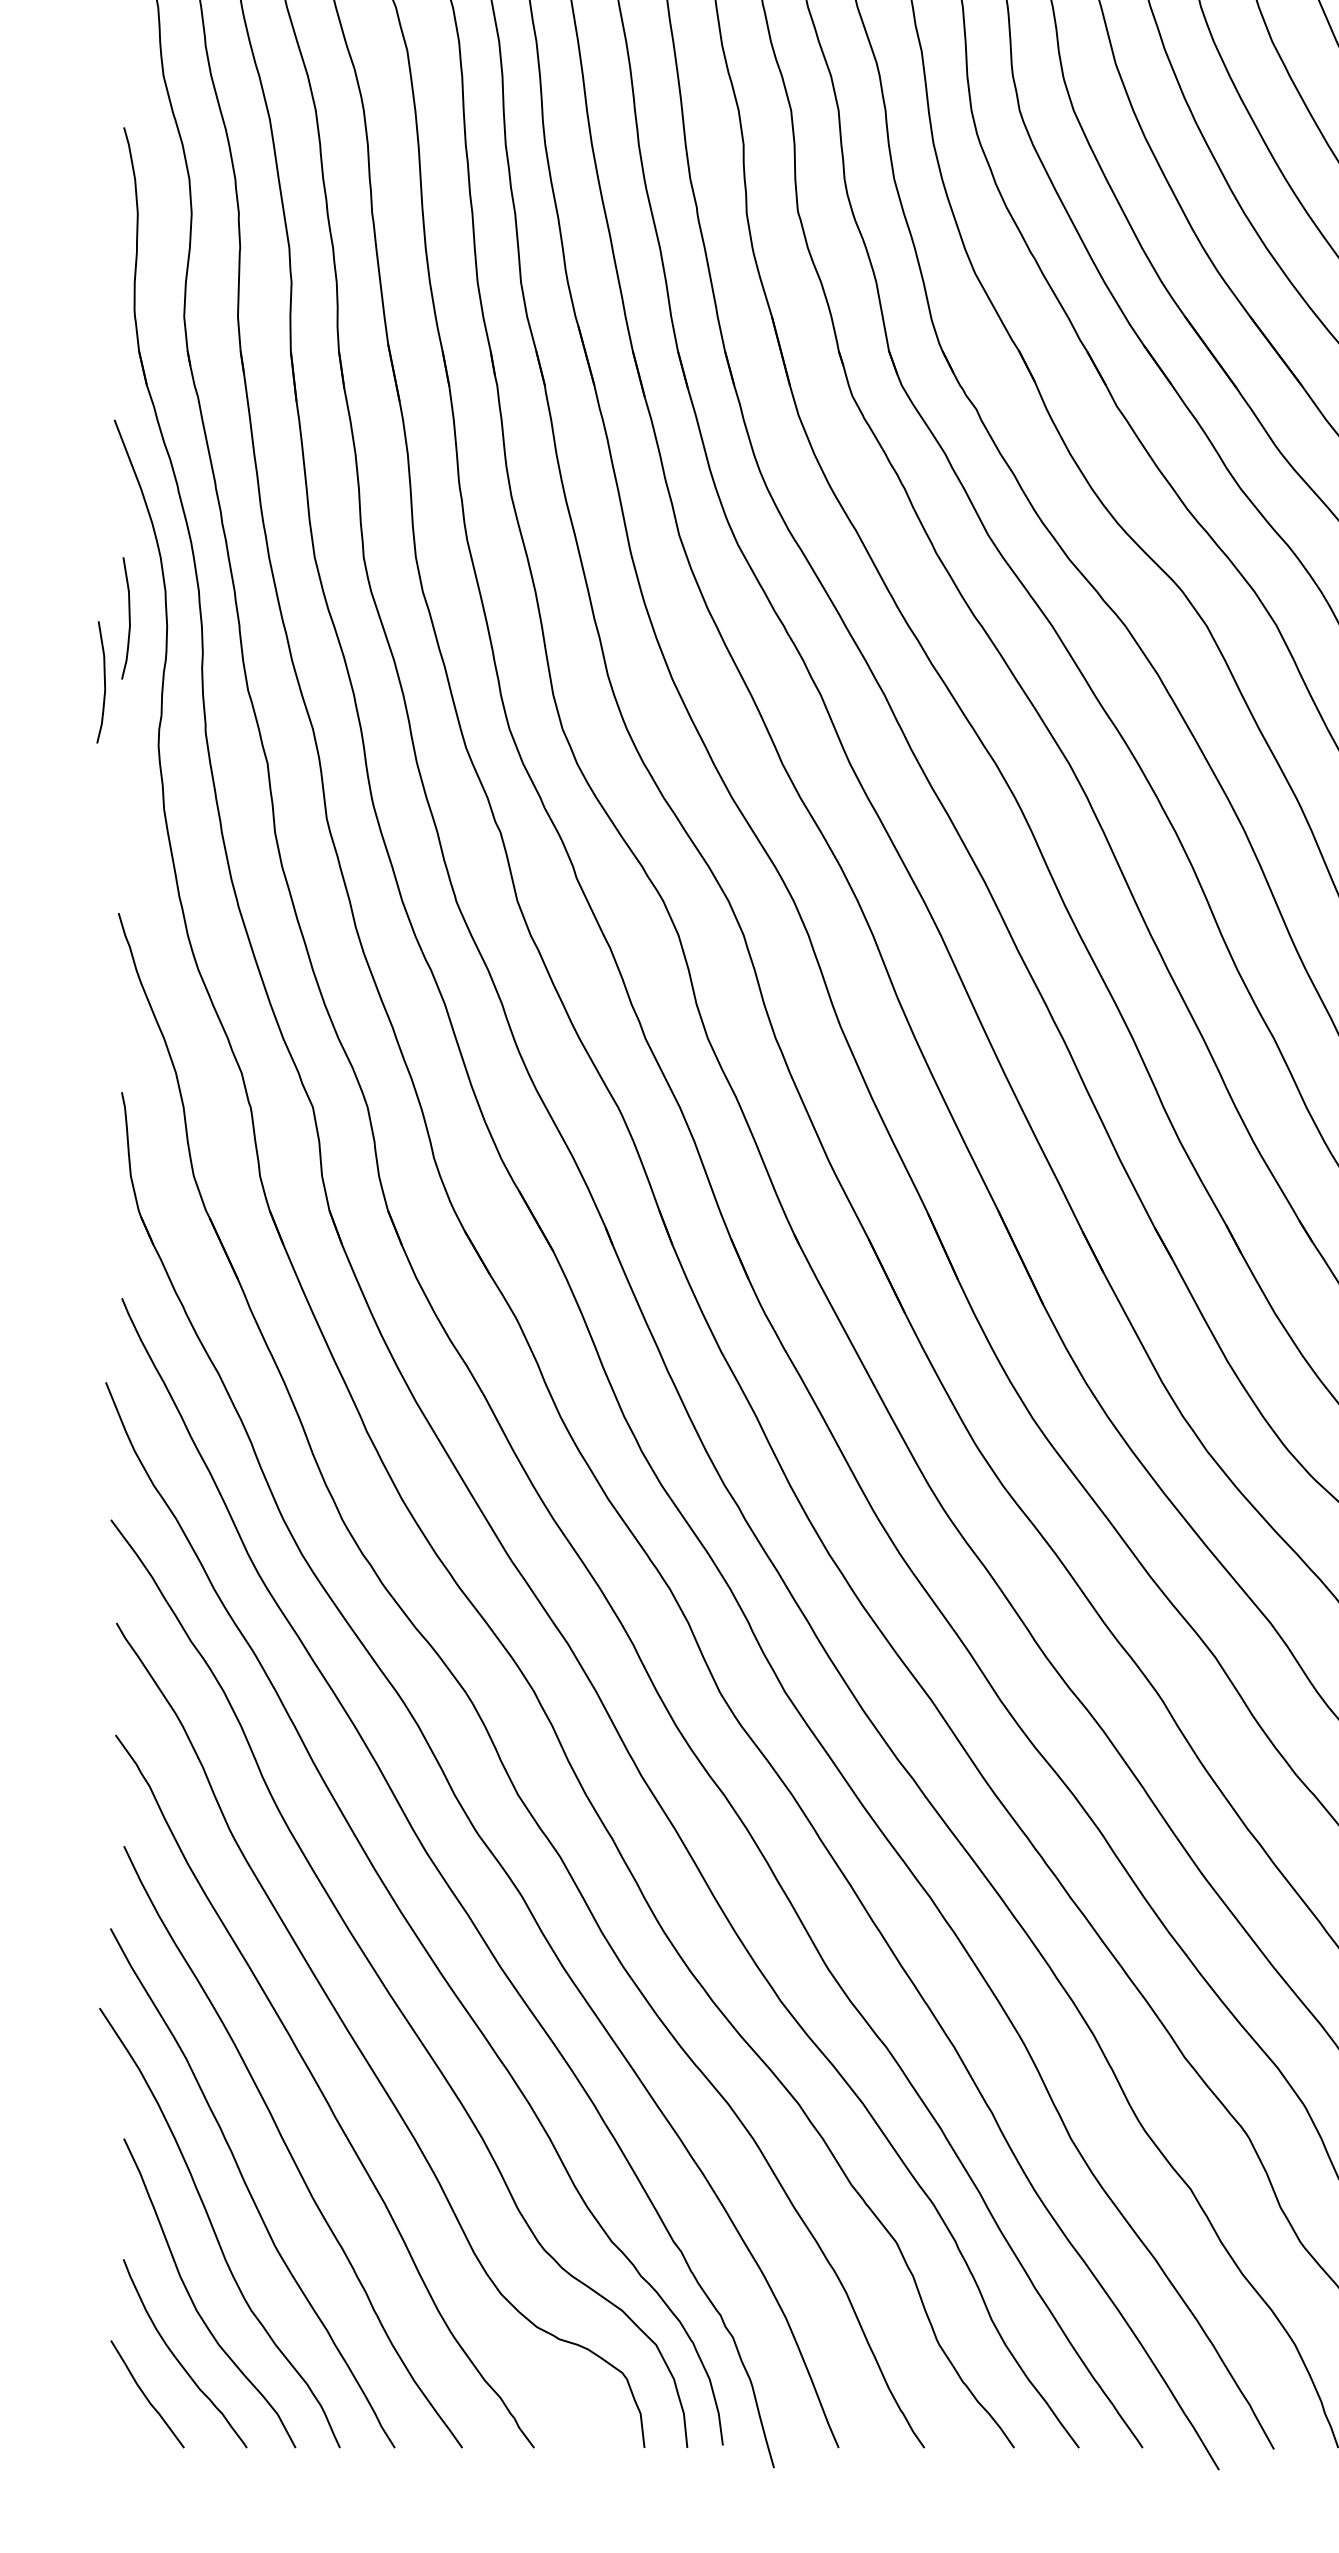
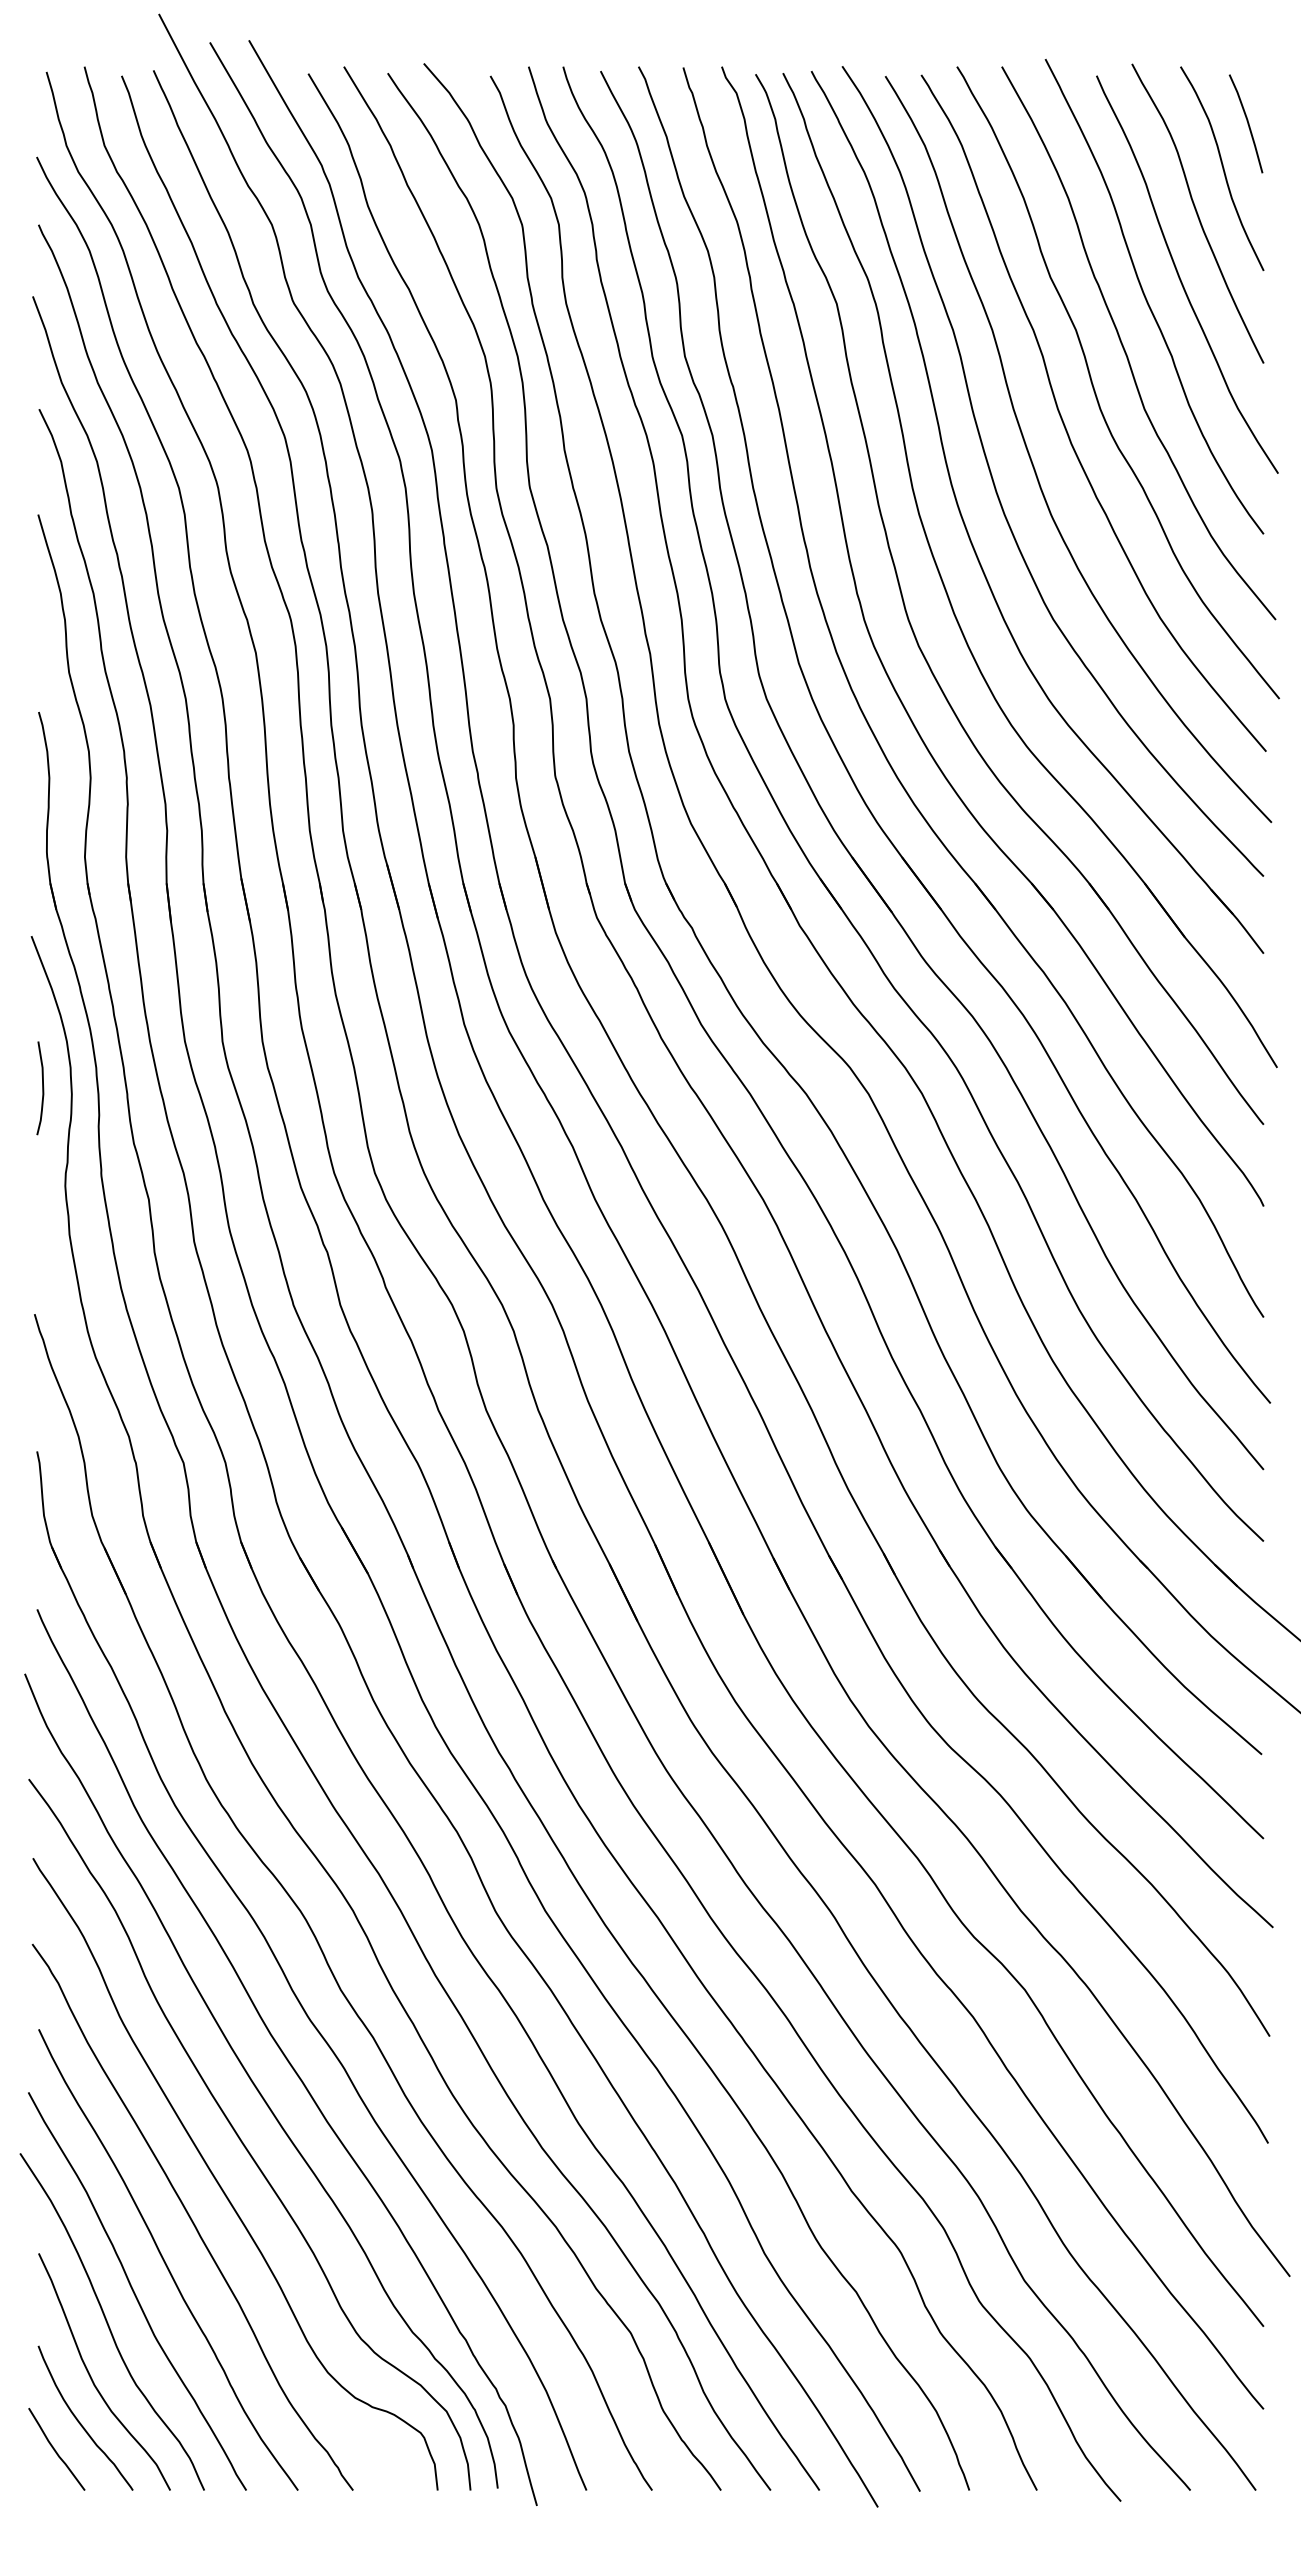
curve: (104, 682) -> (23, 1137), removed

